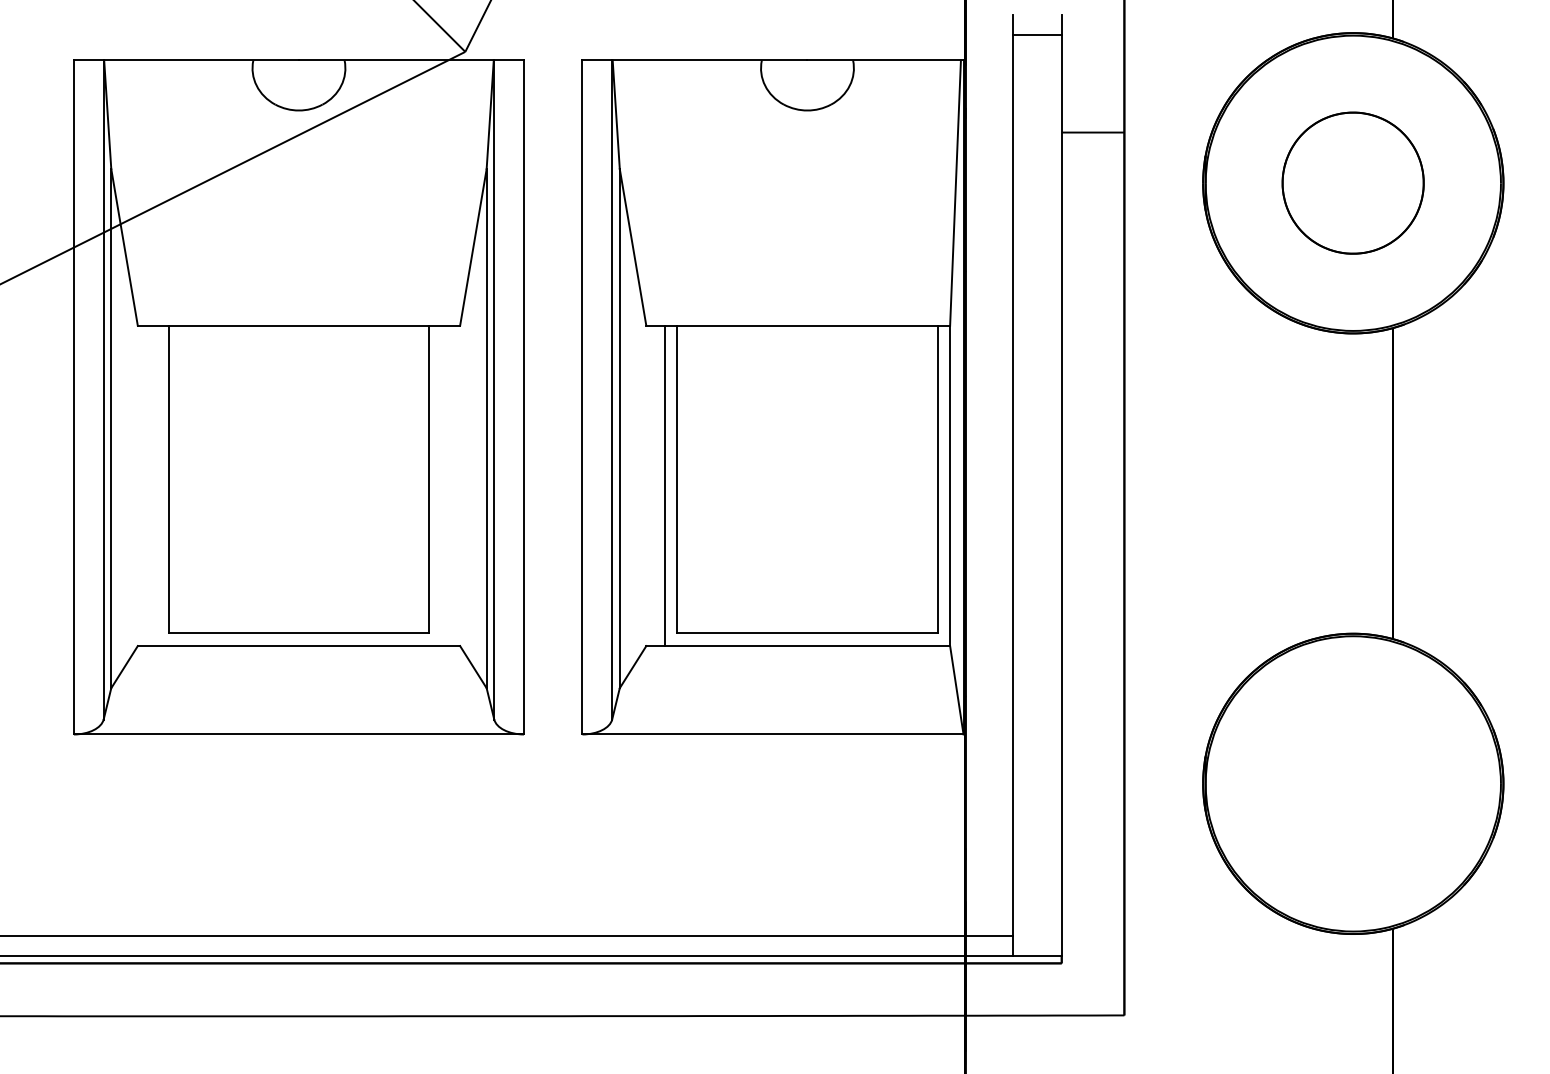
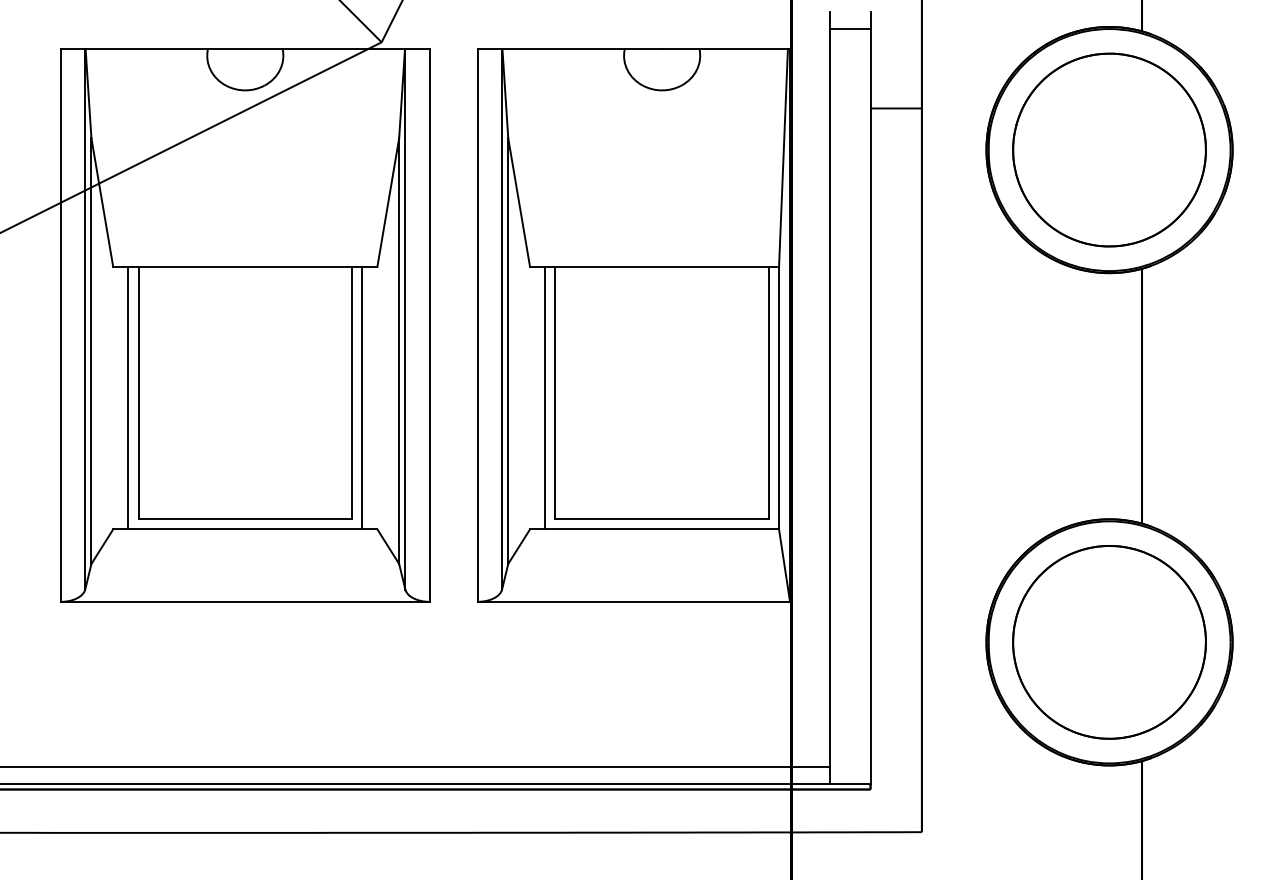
part: (1352, 182) -> (1108, 149), size x1.67
line: (156, 485) -> (128, 397), added
line: (441, 485) -> (362, 397), added
part: (1352, 783) -> (1108, 642), added

